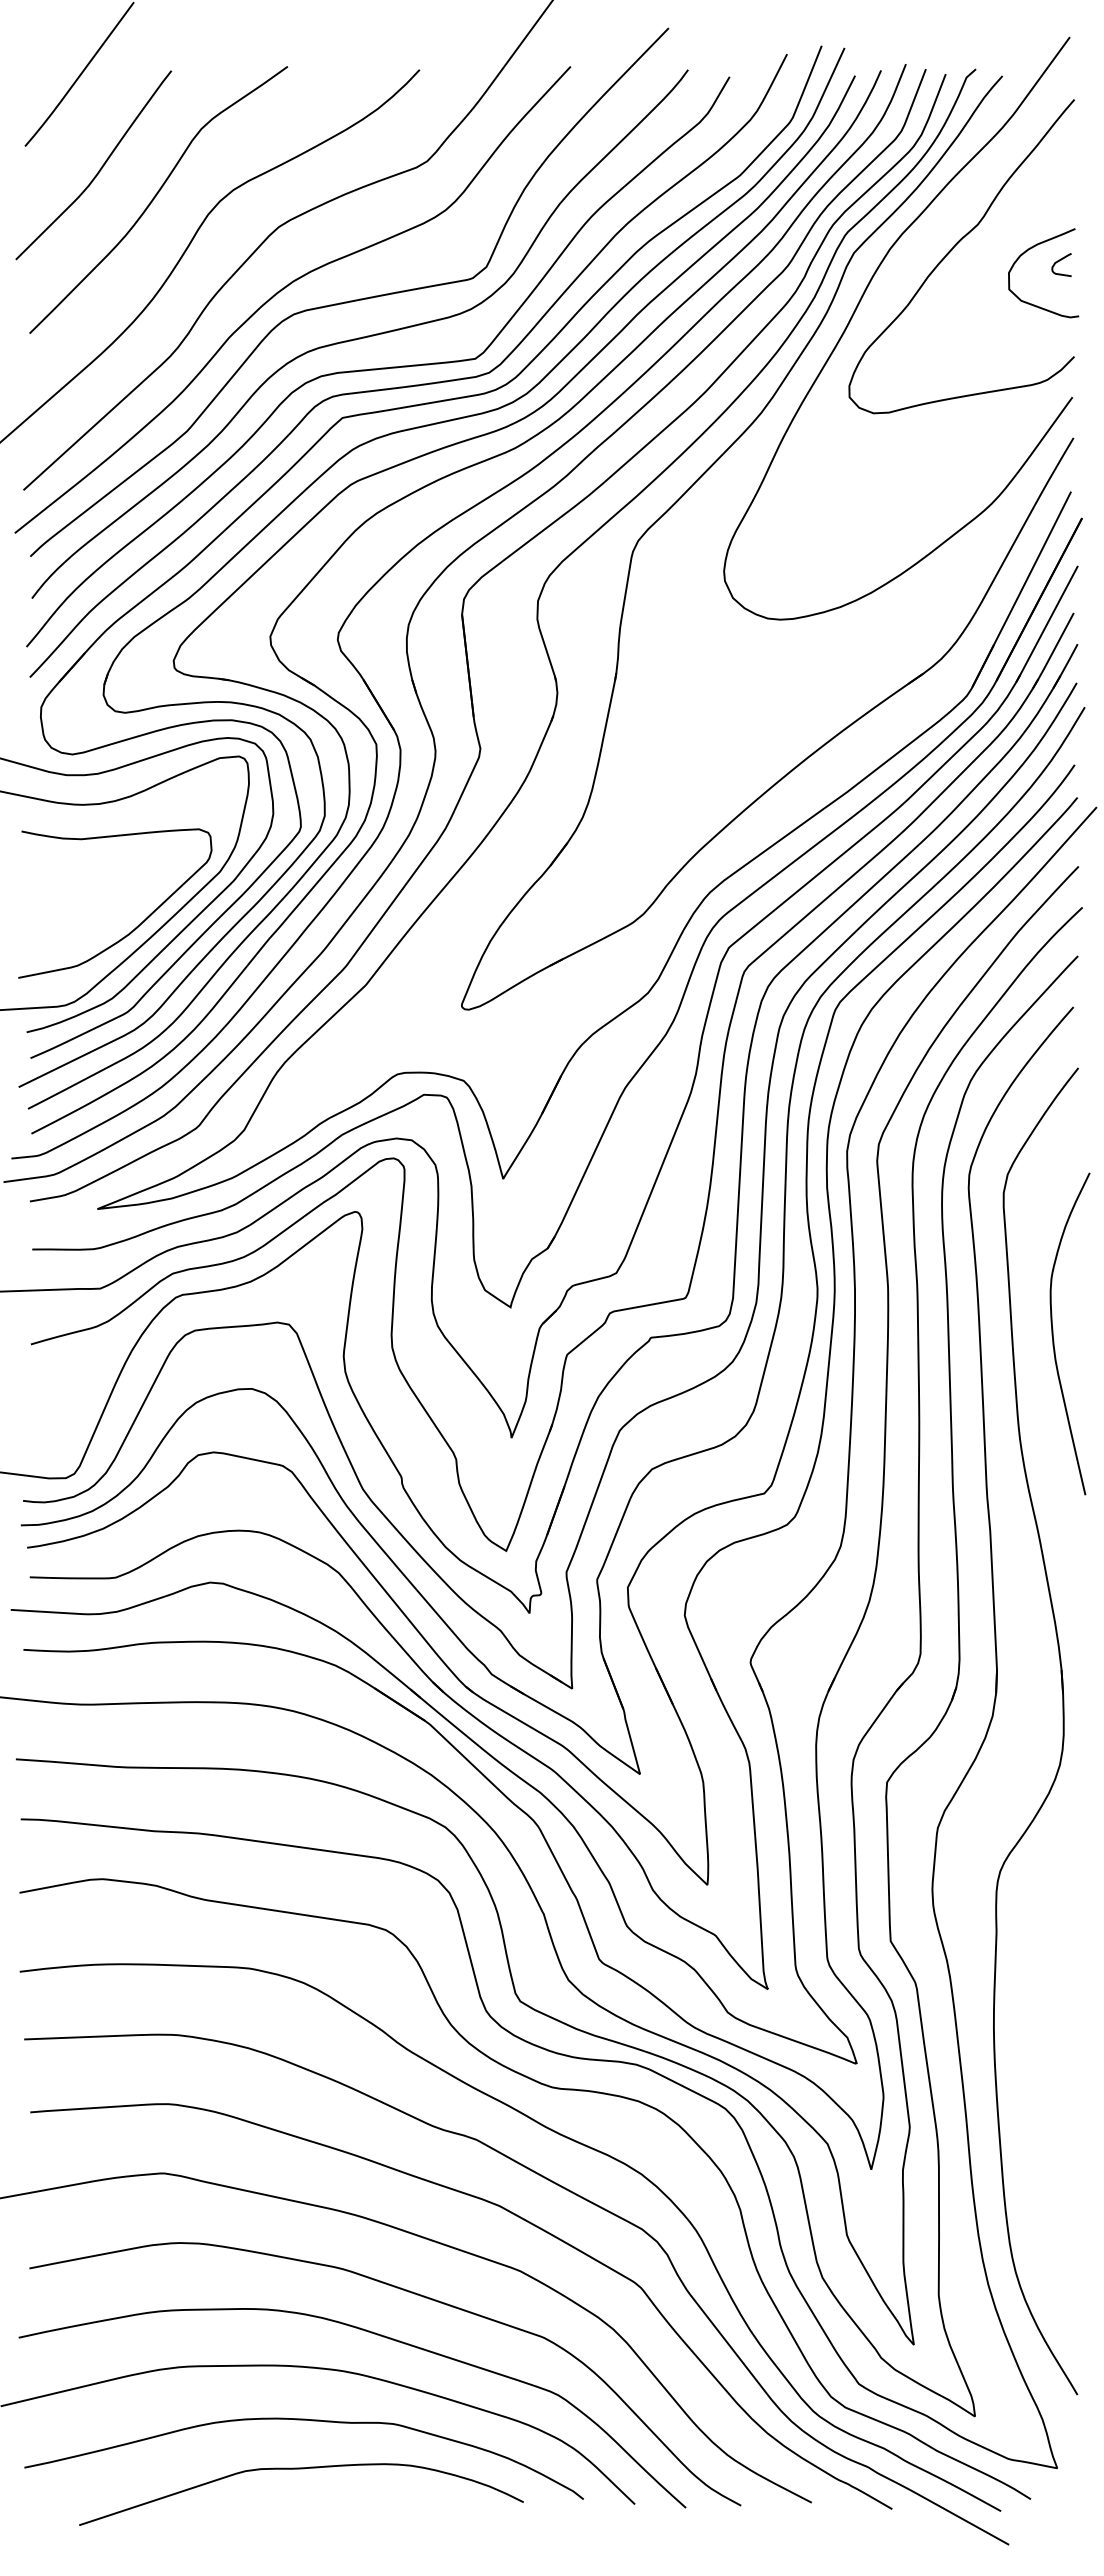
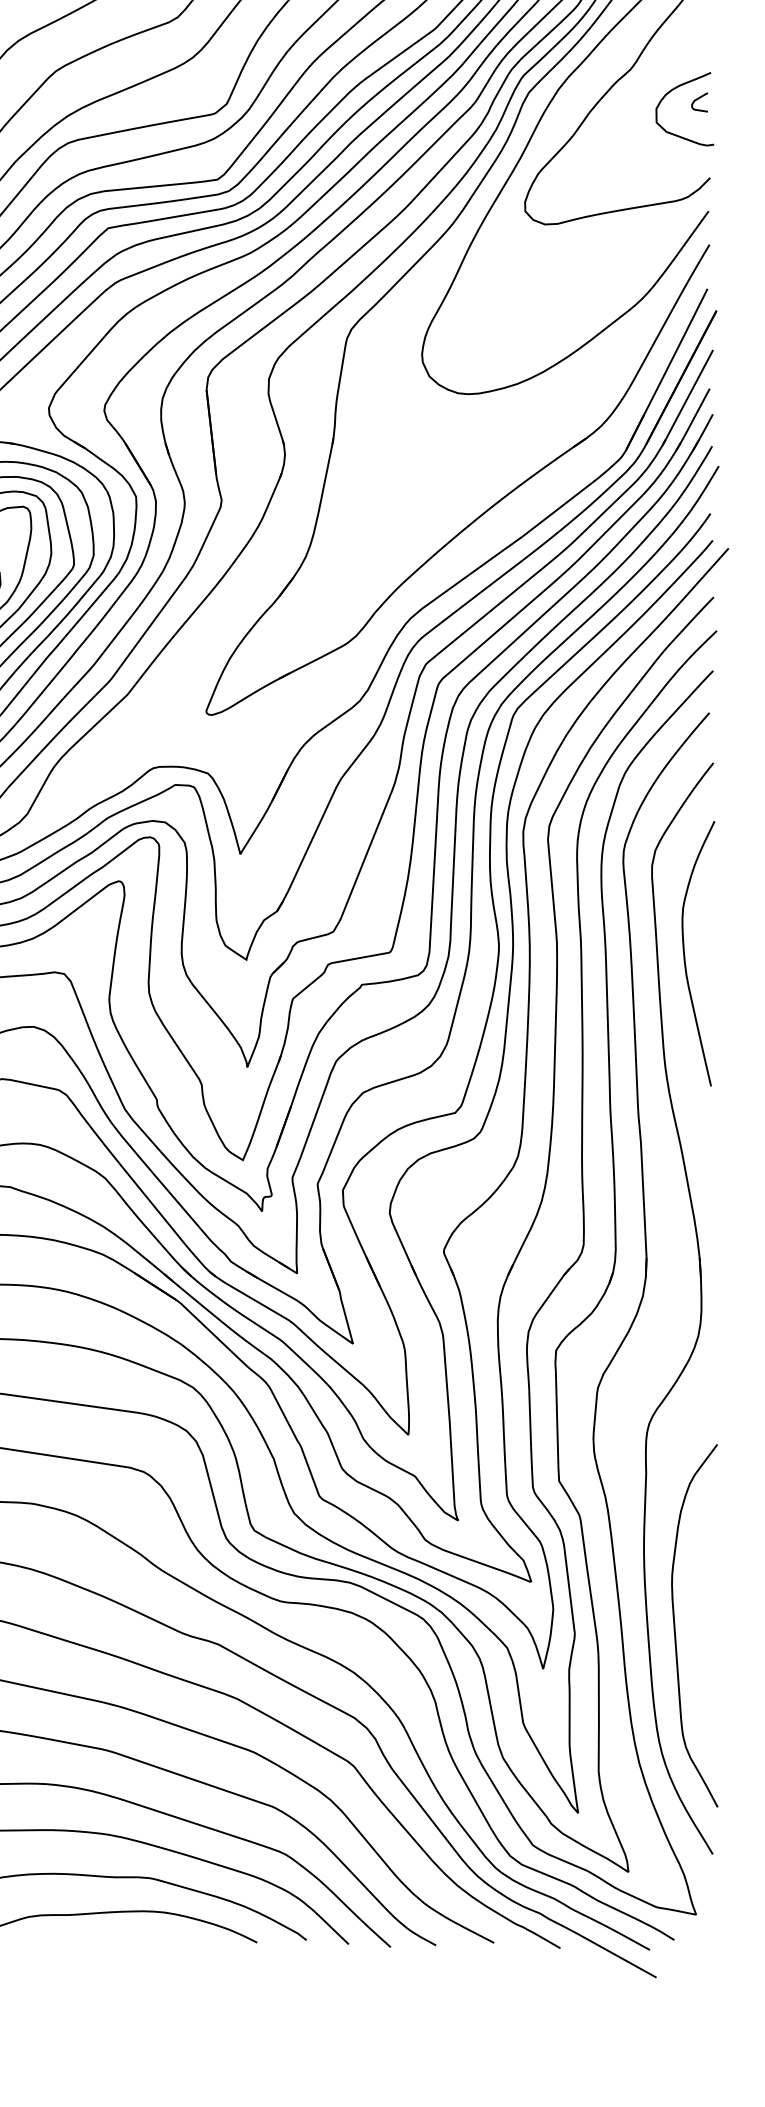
curve: (1053, 1333) -> (684, 953), moved
curve: (1032, 2121) -> (675, 1629), added

